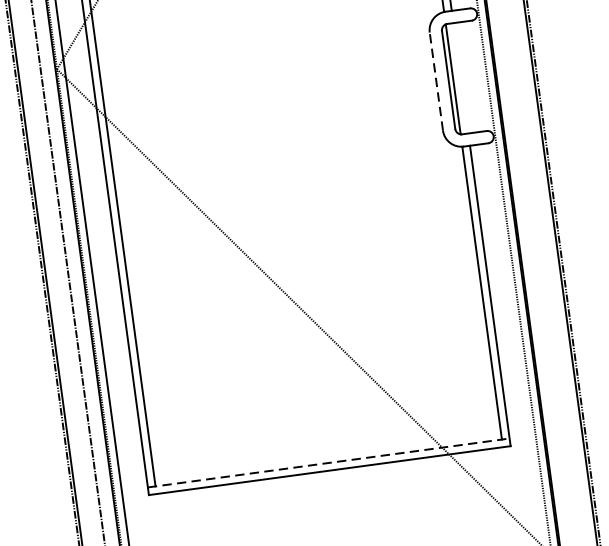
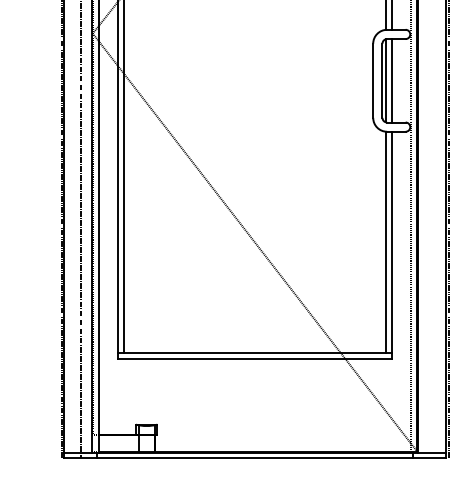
line: (460, 77) -> (391, 80), added
line: (436, 81) -> (373, 80), dashed -> solid
line: (329, 463) -> (255, 353), dashed -> solid

